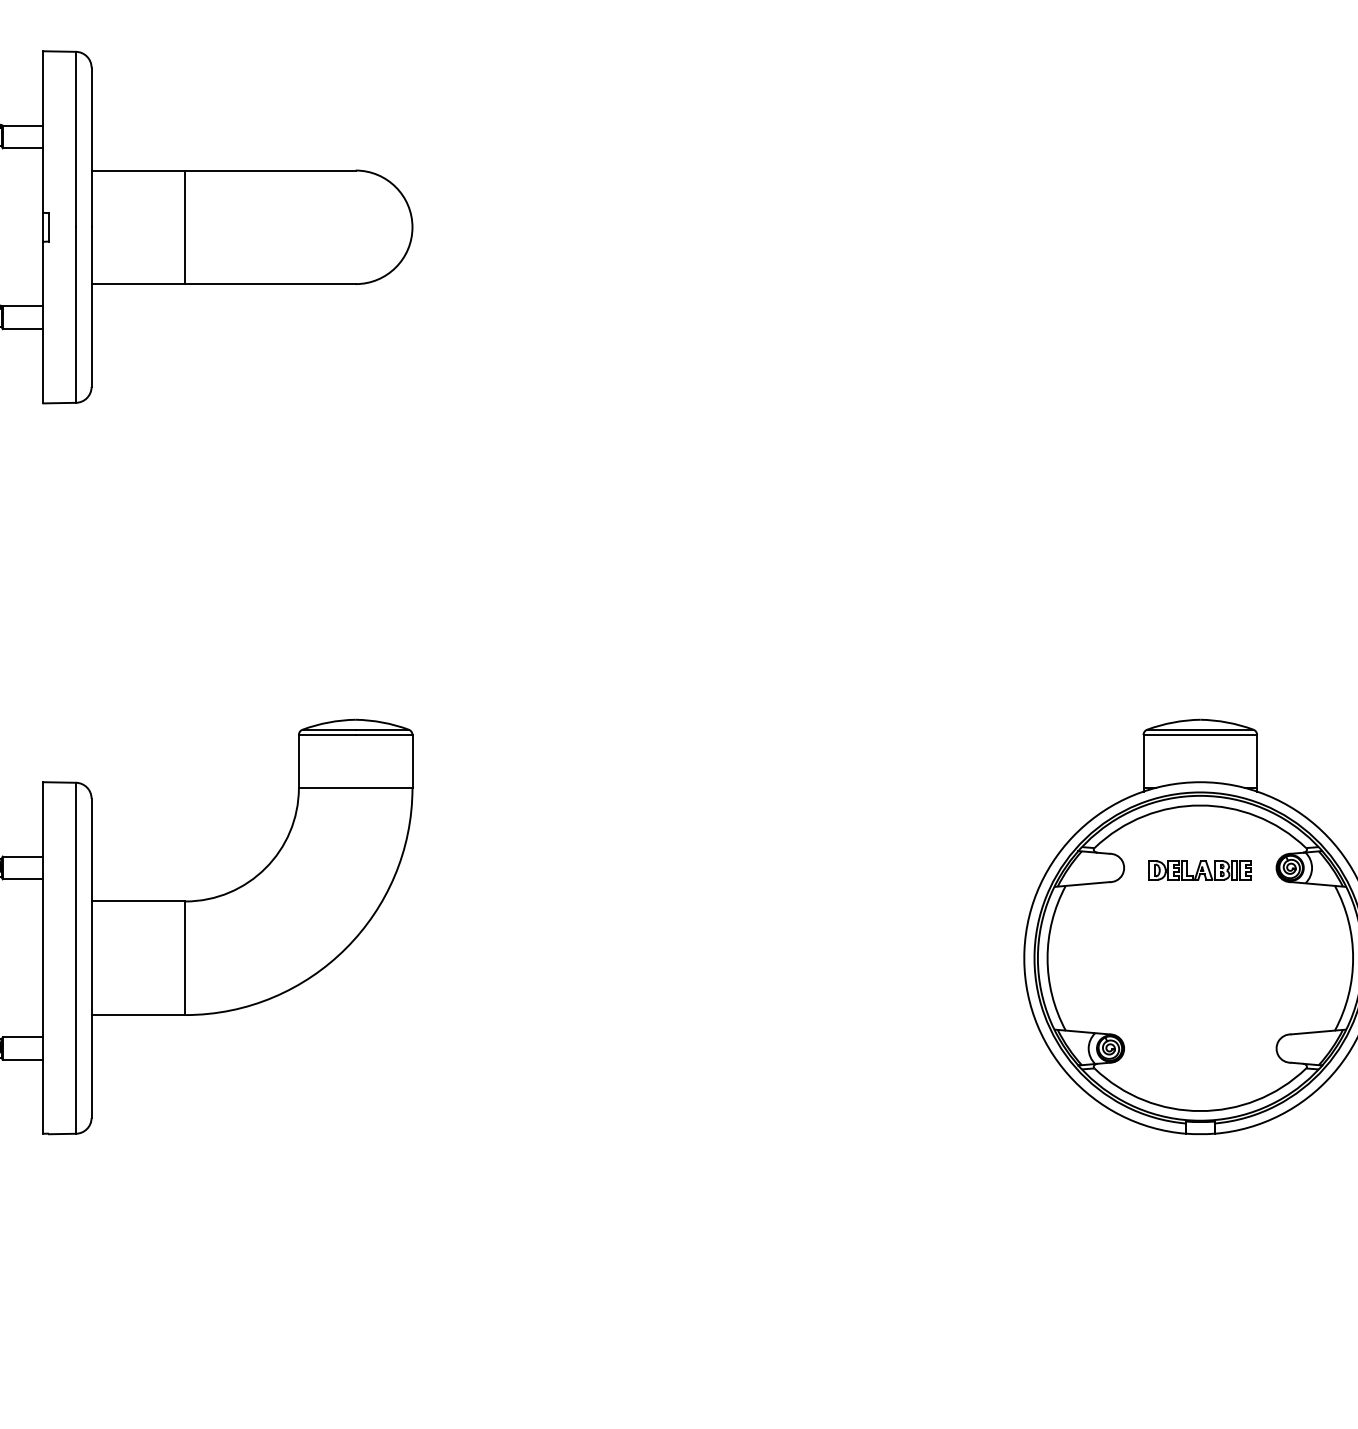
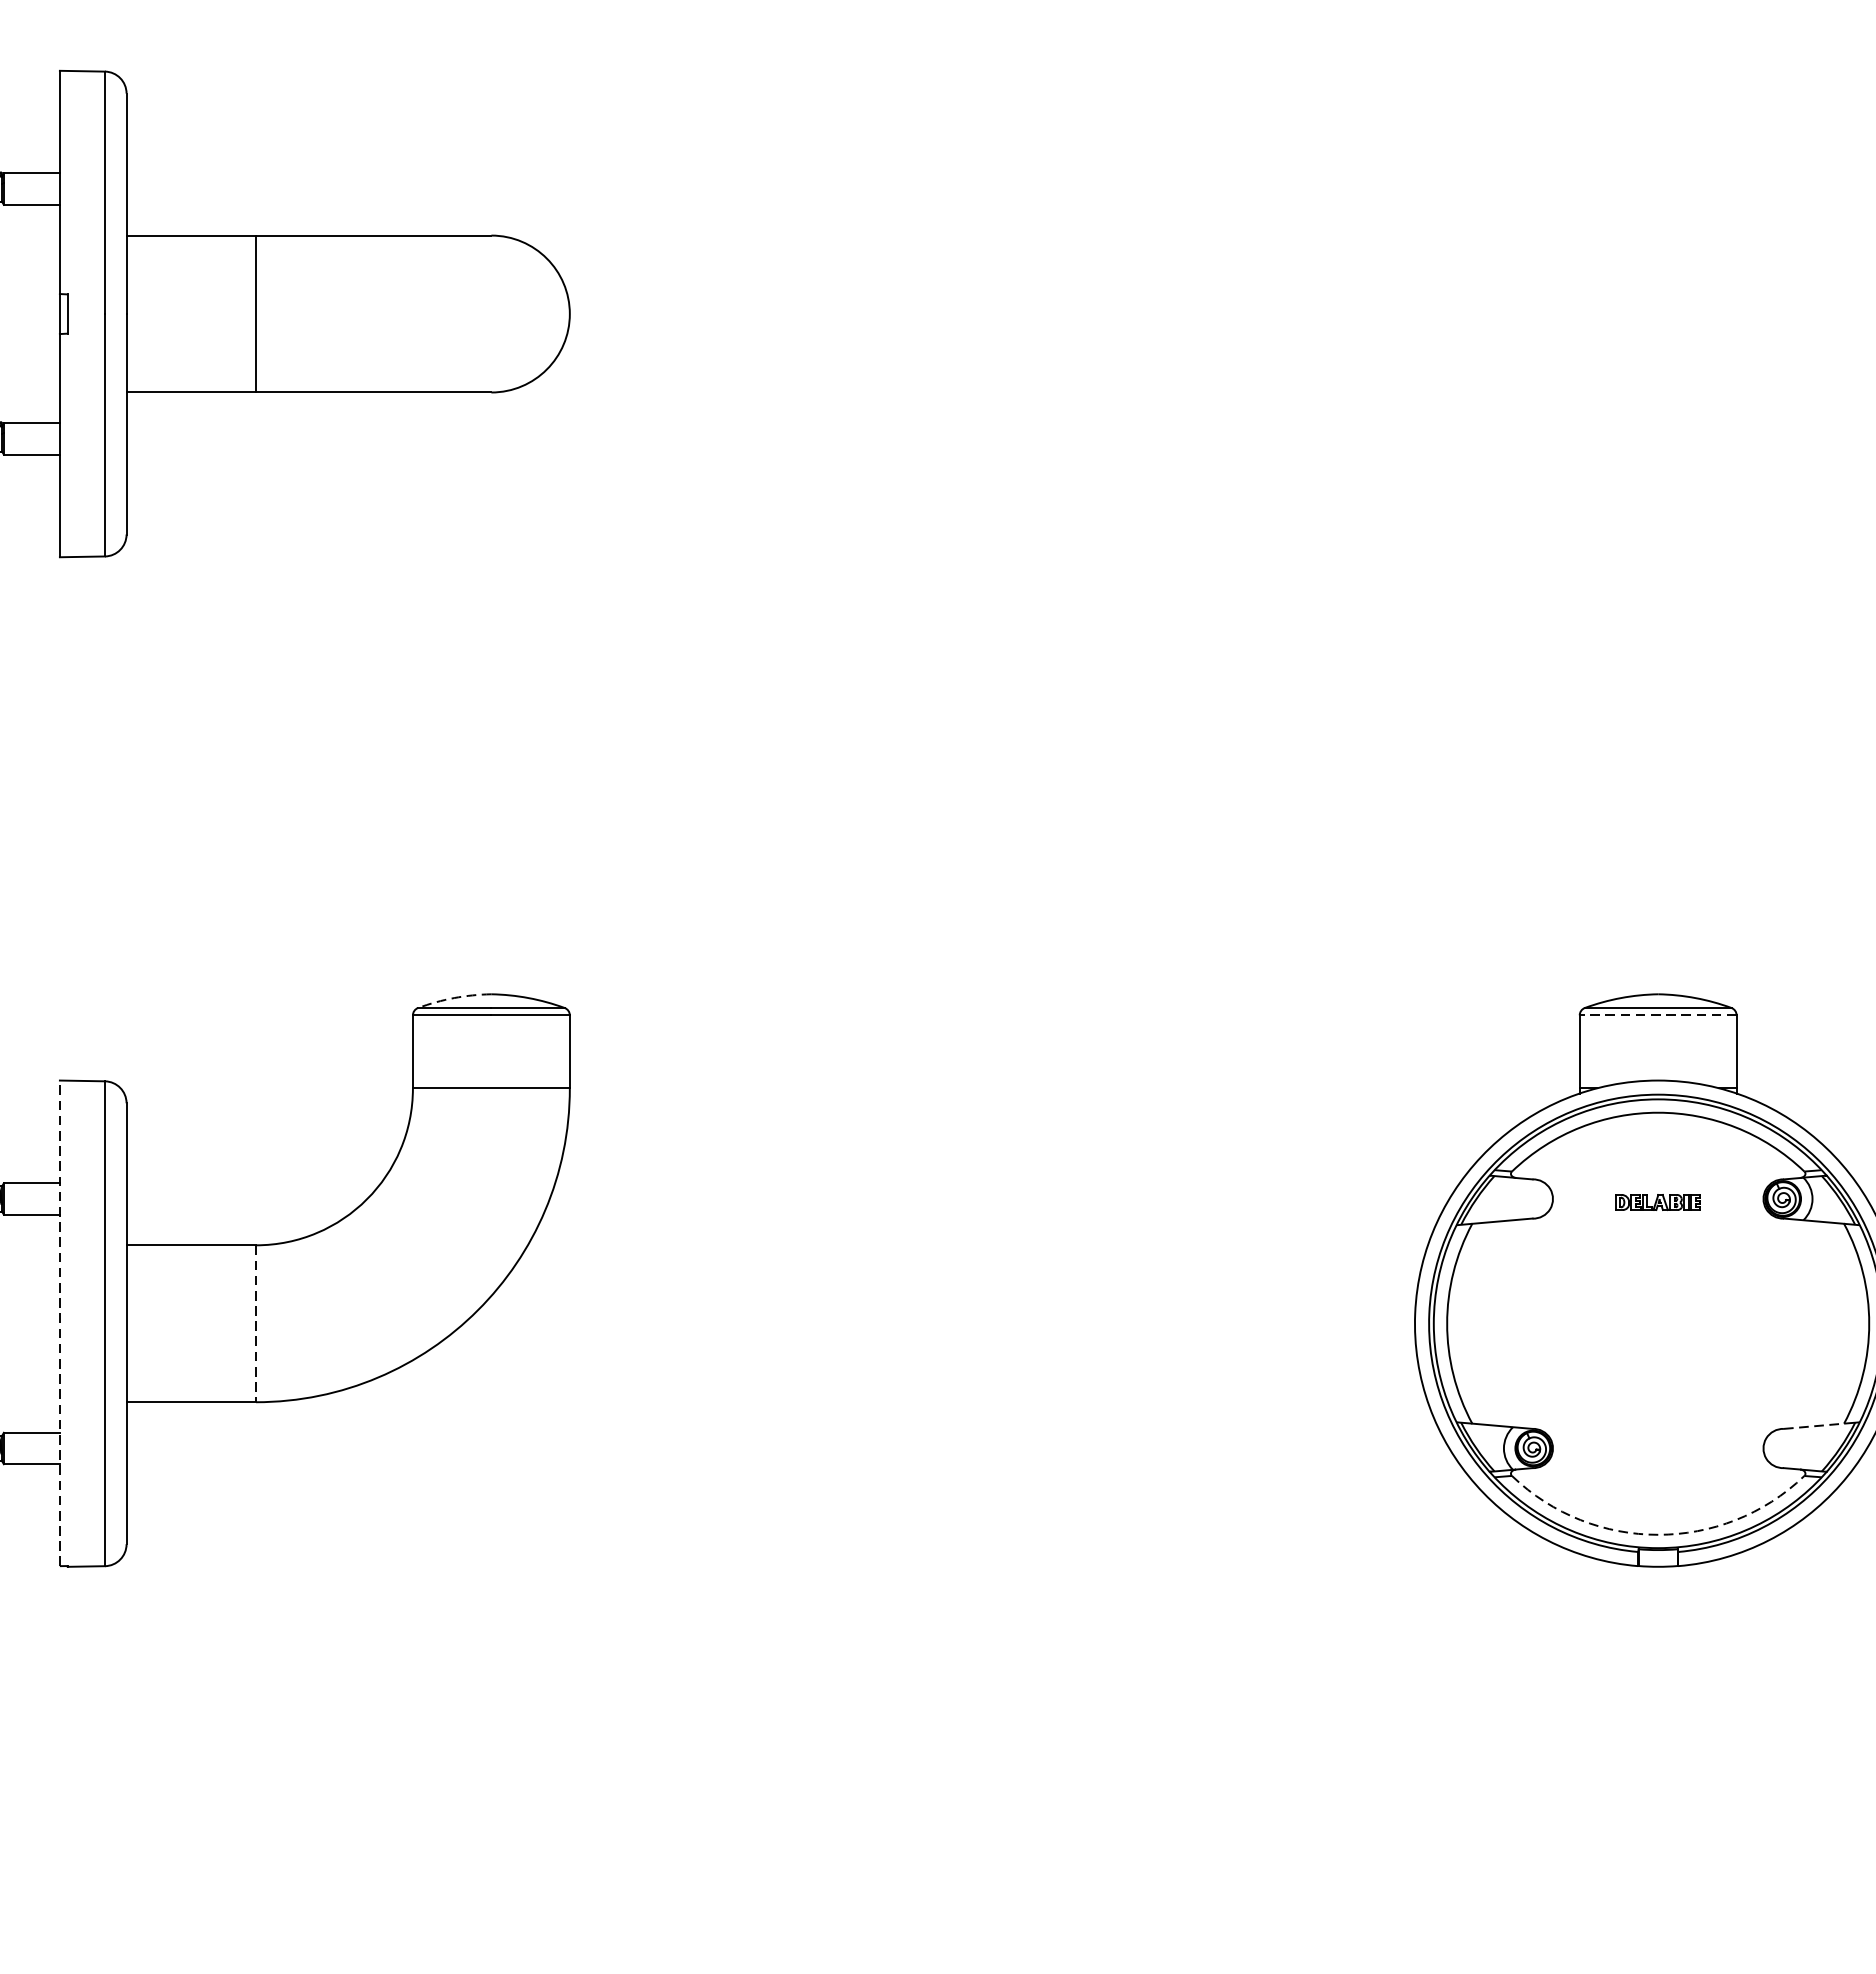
arc: (328, 722) -> (453, 998), solid -> dashed
line: (1200, 735) -> (1658, 1016), solid -> dashed
part: (1199, 870) -> (1657, 1202), size x0.6
line: (43, 957) -> (60, 1322), solid -> dashed
line: (185, 958) -> (256, 1324), solid -> dashed
line: (1313, 1032) -> (1814, 1426), solid -> dashed
arc: (1200, 1111) -> (1658, 1535), solid -> dashed

